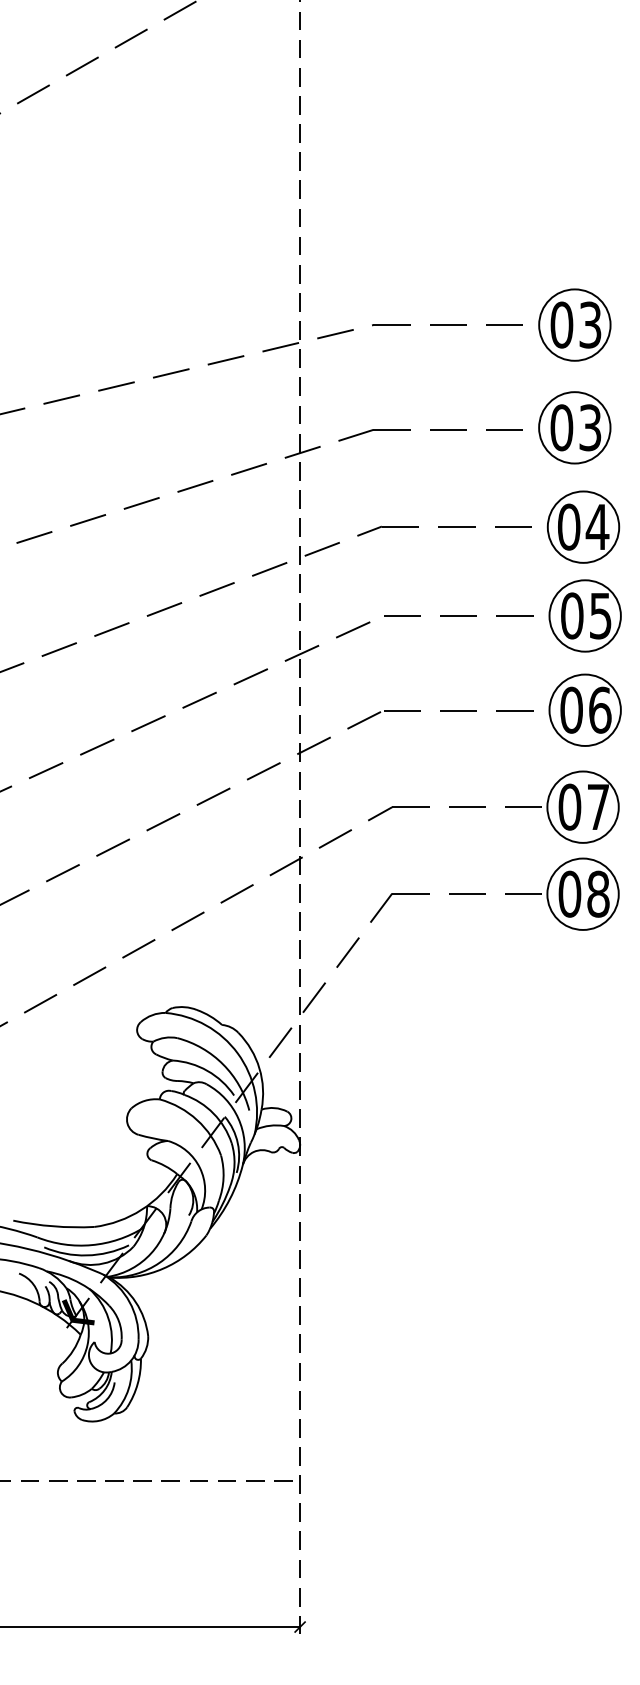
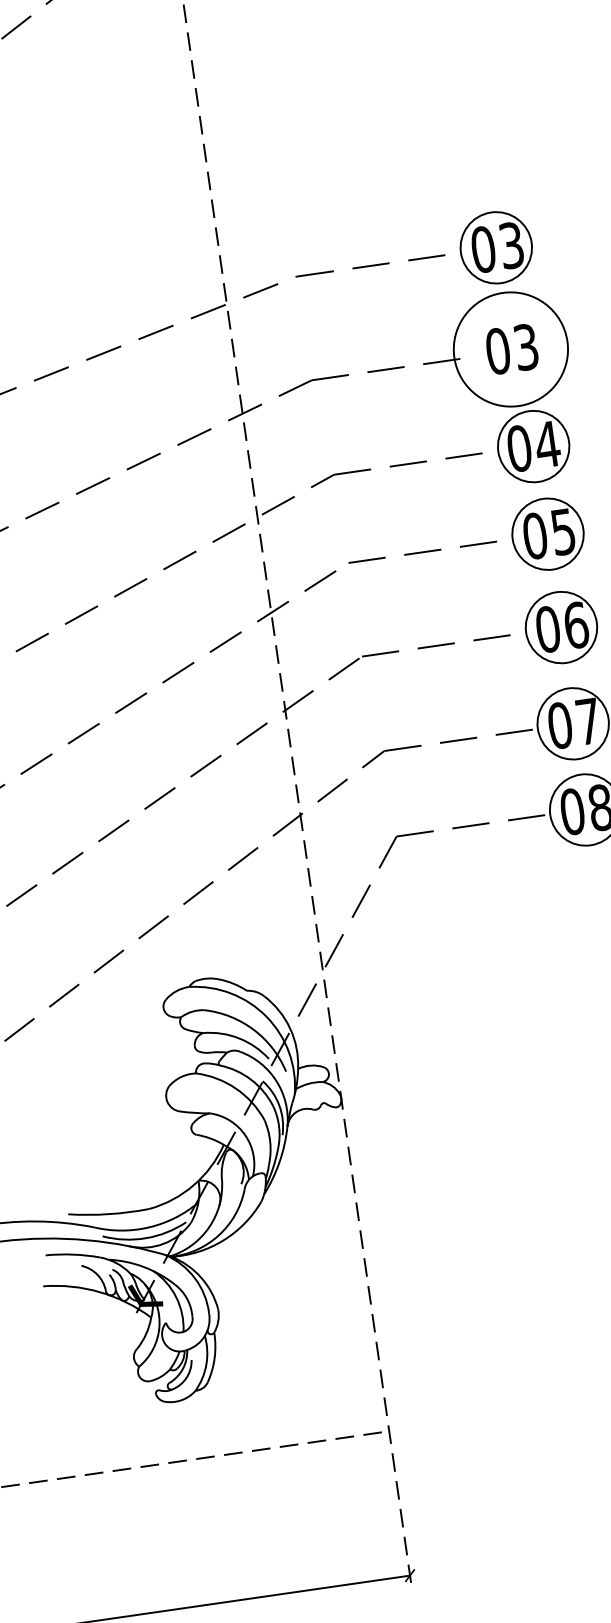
circle: (574, 427) -> (510, 349), size x1.6

